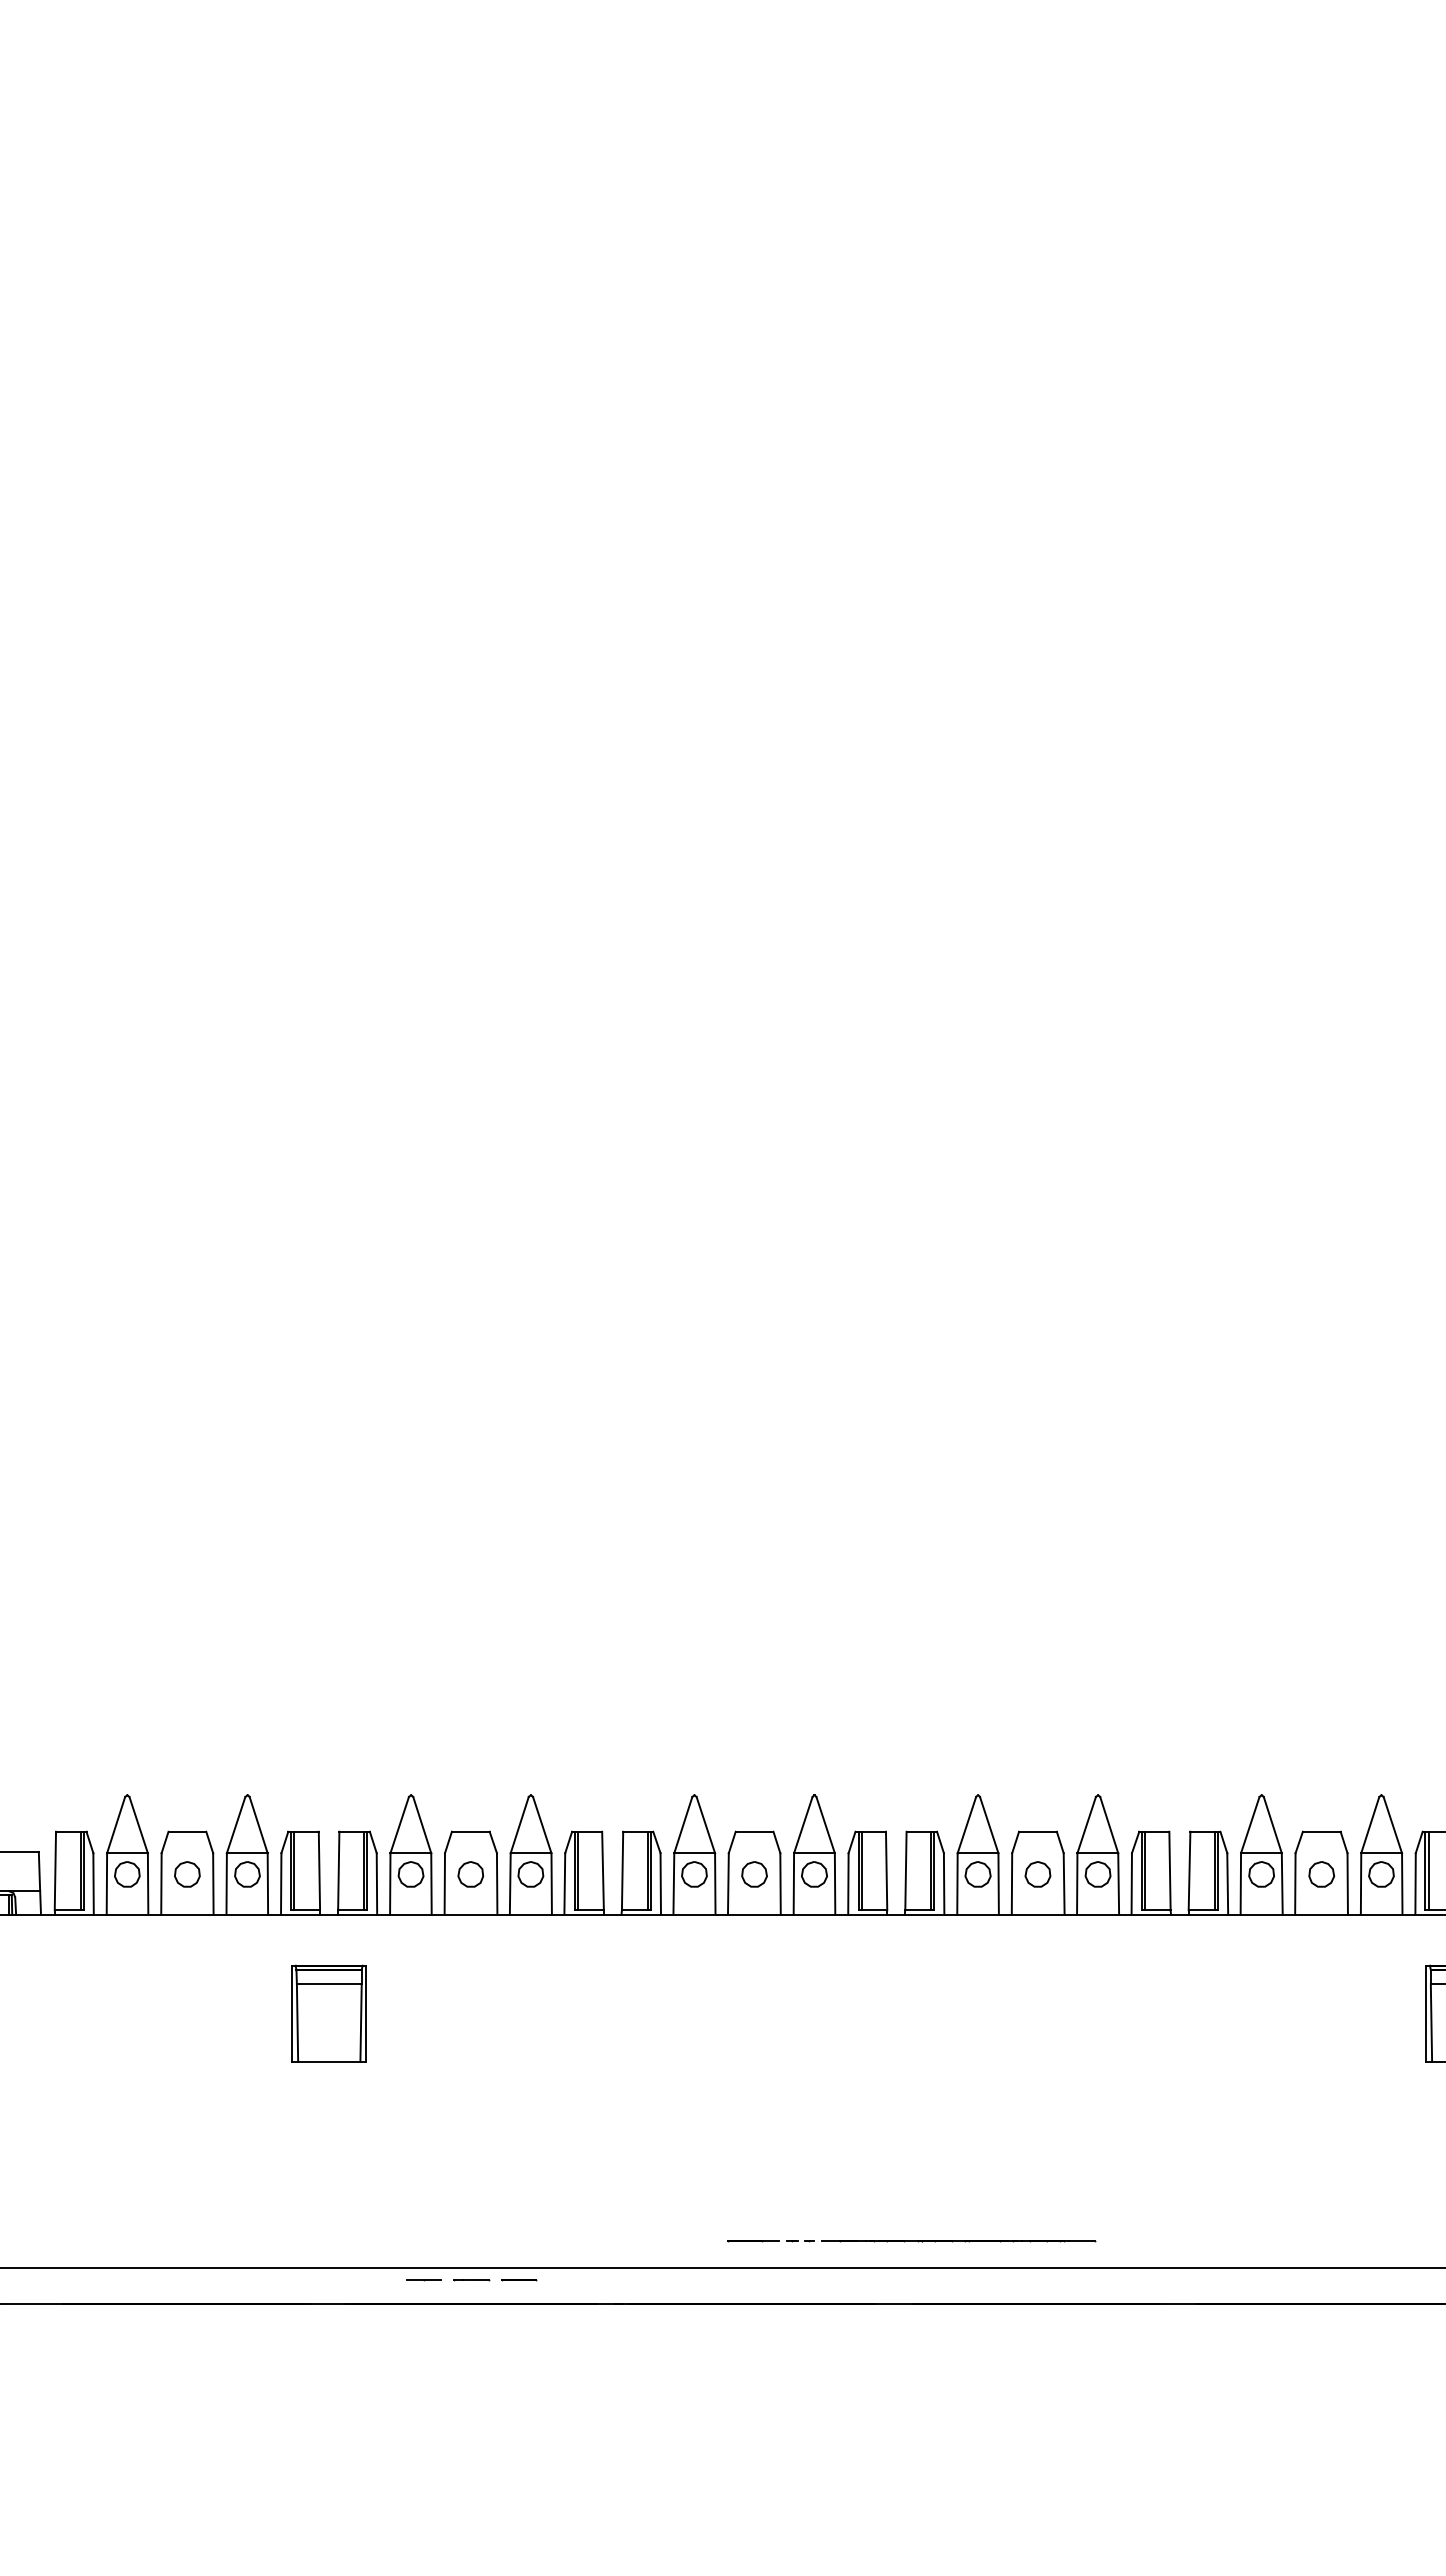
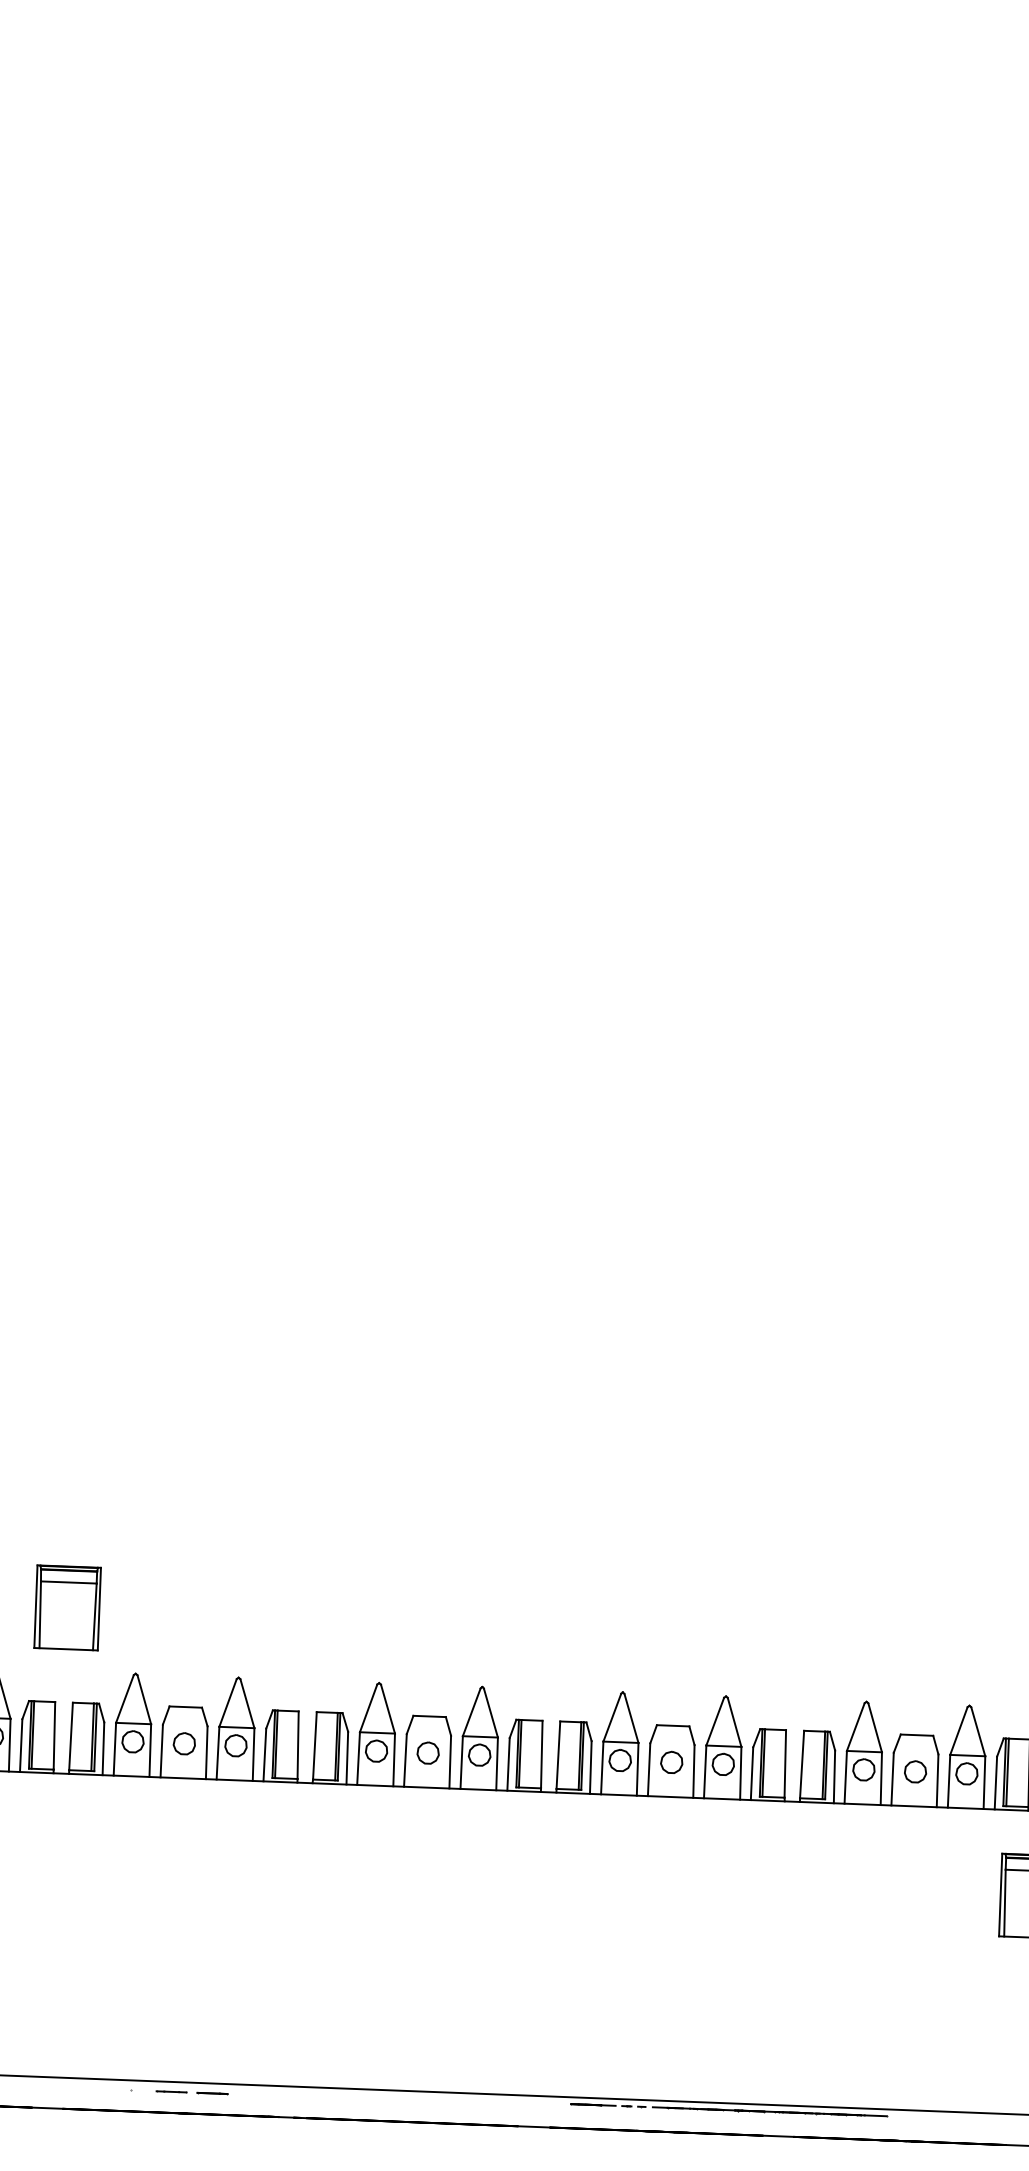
part: (328, 2013) -> (67, 1607), moved
line: (911, 2241) -> (729, 2110), moved
line: (423, 2279) -> (130, 2090), removed

